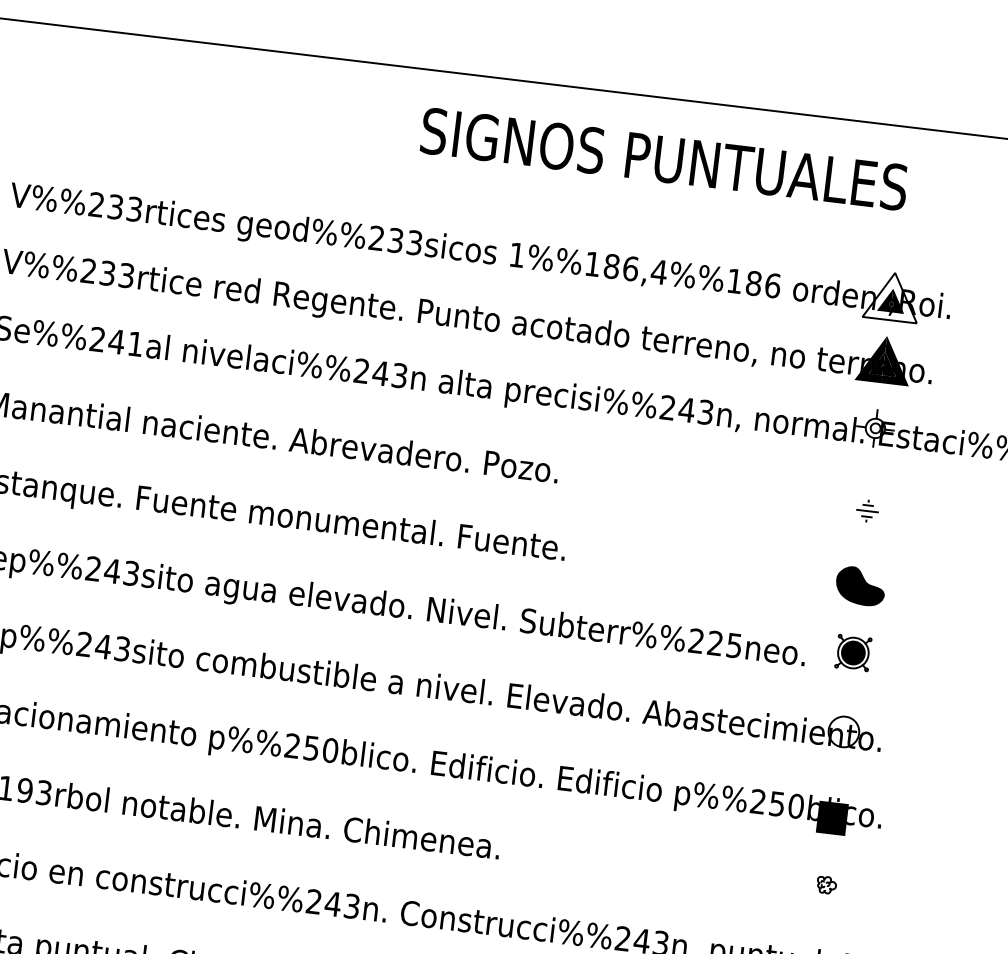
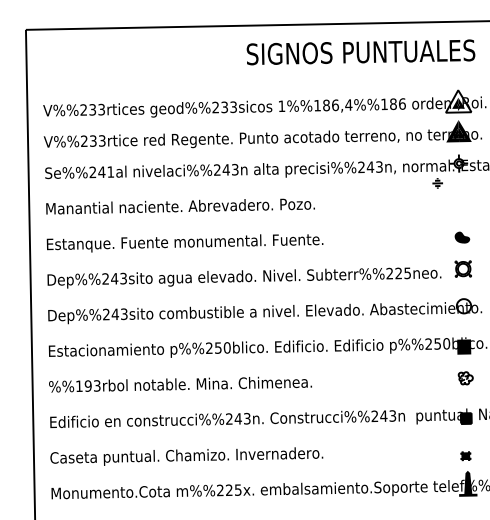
text: (663, 159) -> (360, 52), moved
part: (867, 511) -> (437, 183), moved
part: (860, 585) -> (462, 237), size x0.6
fill: (851, 651) -> (462, 268), removed
part: (825, 885) -> (465, 378), size x1.6

